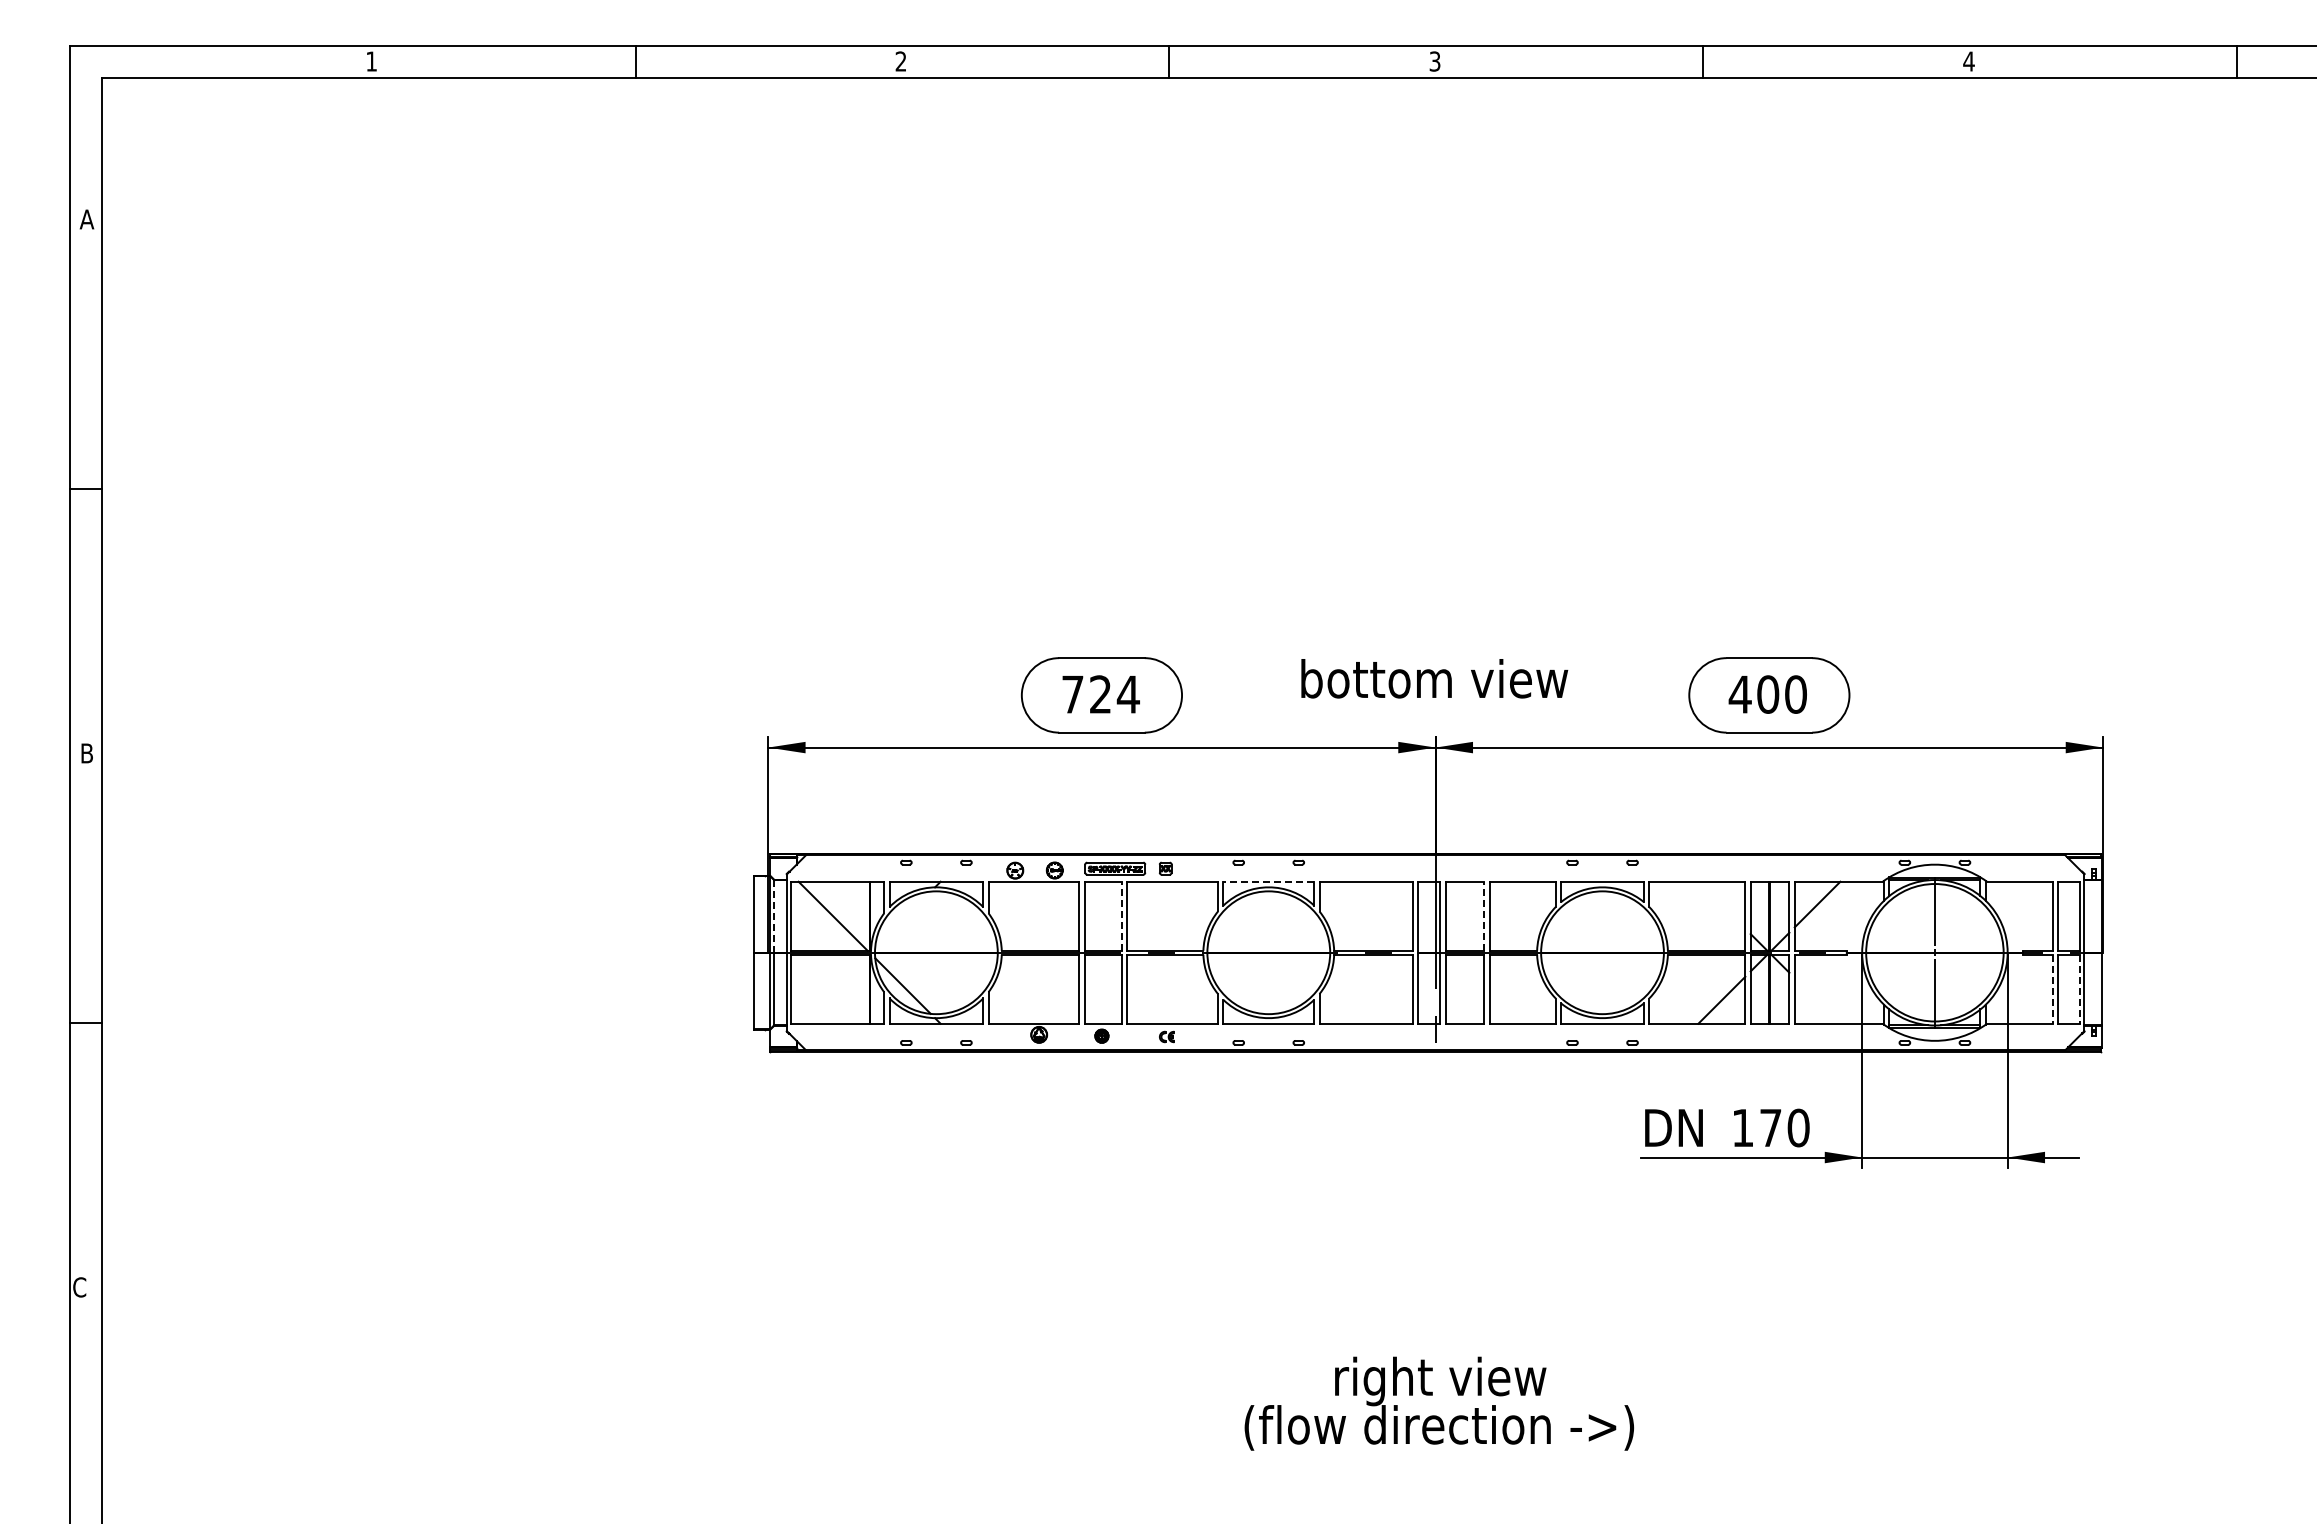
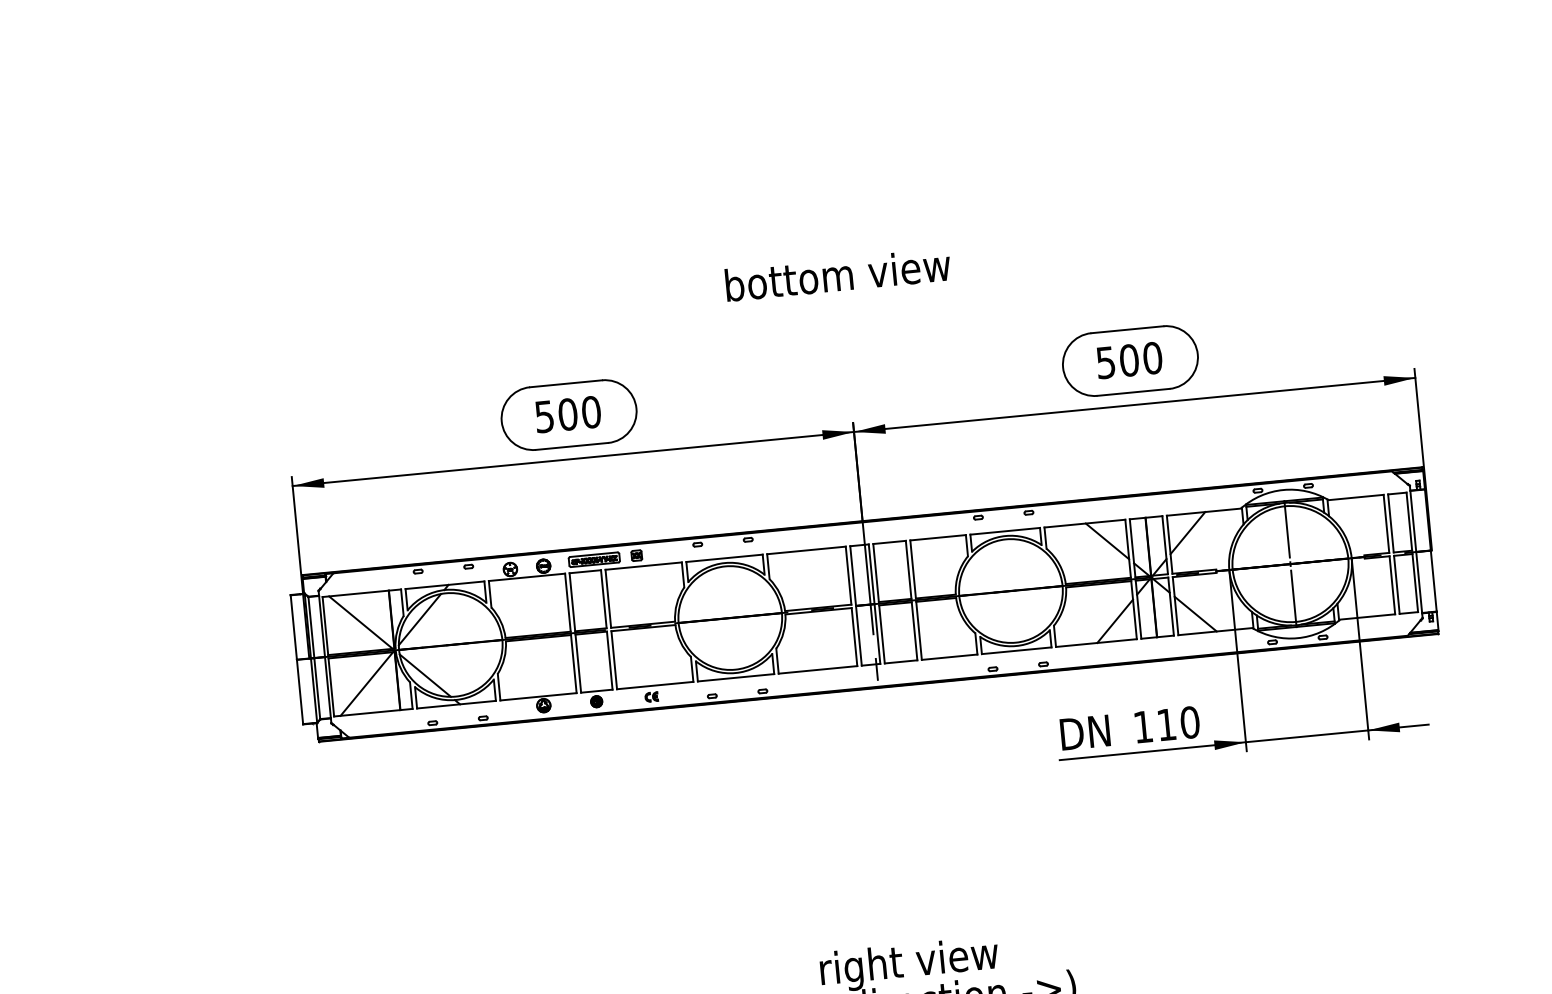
text: (1434, 678) -> (837, 274), moved
text: (1100, 694) -> (567, 414), 724 -> 500
text: (1739, 694) -> (1105, 362), 400 -> 500
line: (1268, 881) -> (724, 558), dashed -> solid
line: (1721, 904) -> (1107, 540), added
line: (774, 915) -> (311, 626), dashed -> solid
line: (1121, 916) -> (603, 599), dashed -> solid
line: (1484, 916) -> (908, 570), dashed -> solid
line: (902, 919) -> (419, 619), added
line: (832, 988) -> (366, 683), added
line: (2052, 989) -> (1392, 585), dashed -> solid
line: (2079, 989) -> (1415, 583), dashed -> solid
line: (1817, 1000) -> (1195, 613), added
text: (1770, 1127) -> (1166, 724), 170 -> 110

